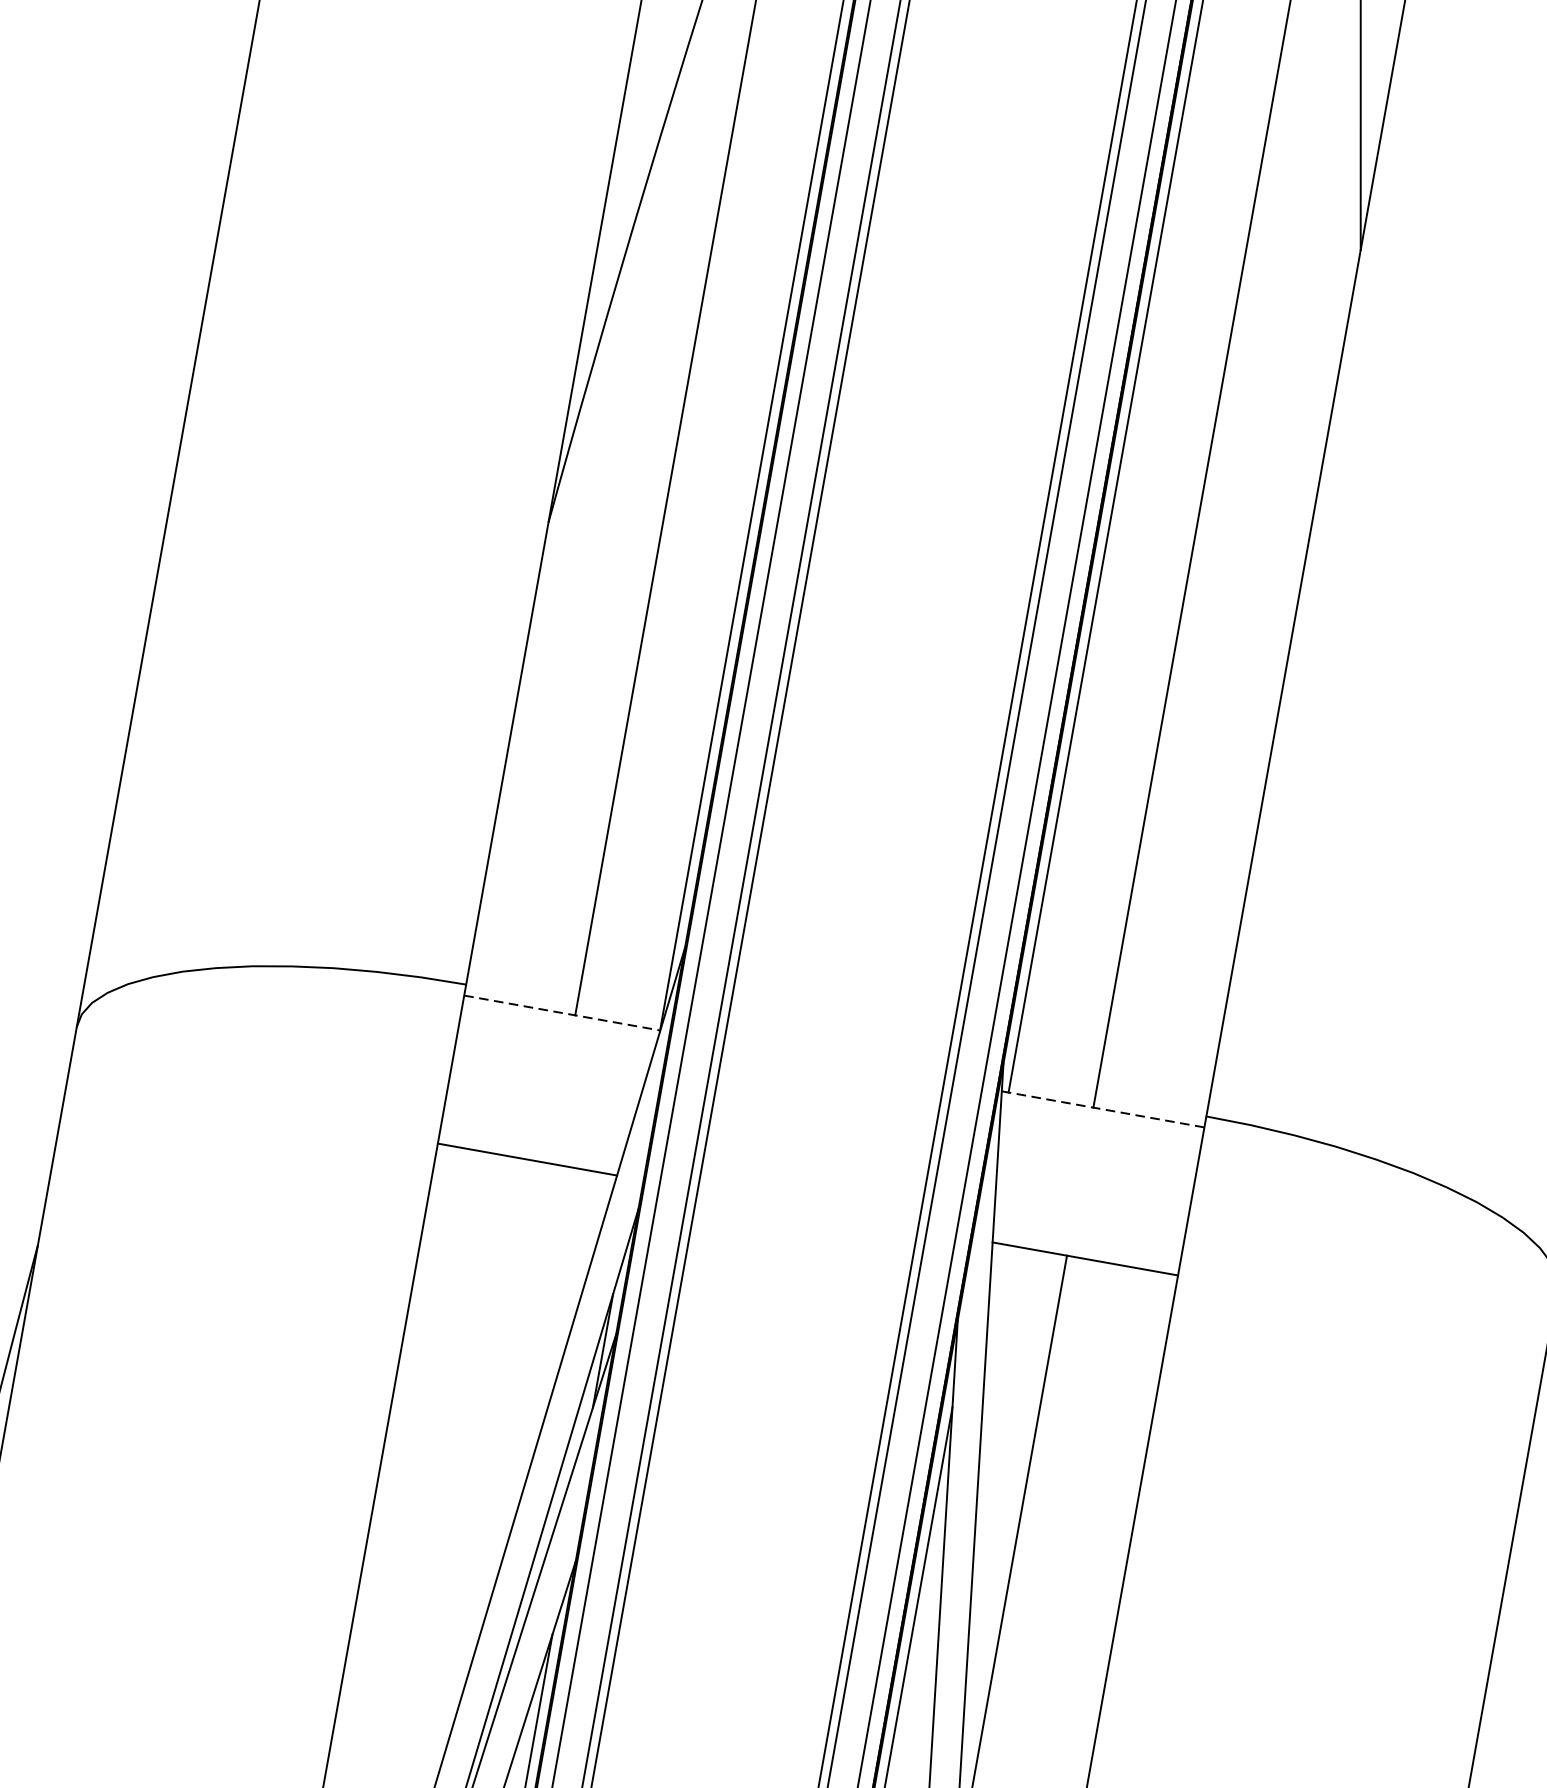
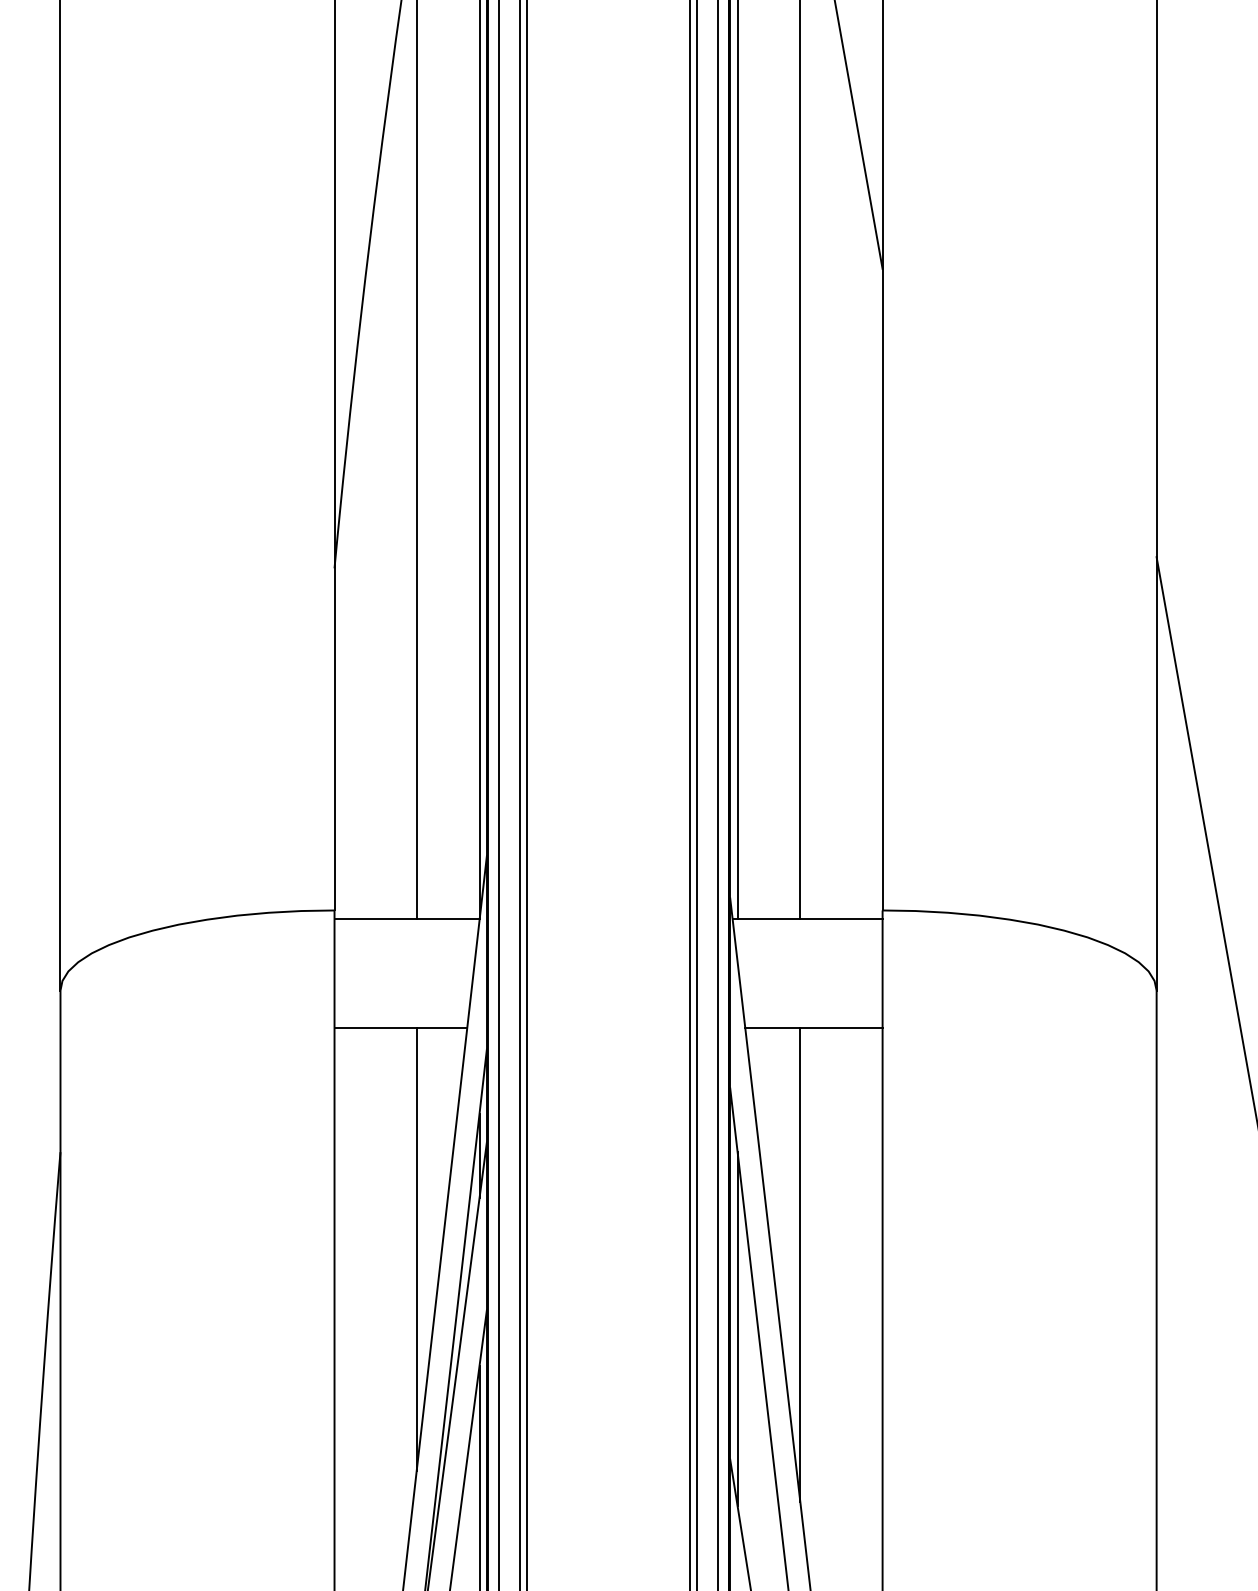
line: (562, 1013) -> (407, 918), dashed -> solid
line: (1104, 1109) -> (808, 918), dashed -> solid
line: (495, 1462) -> (416, 1249), added

